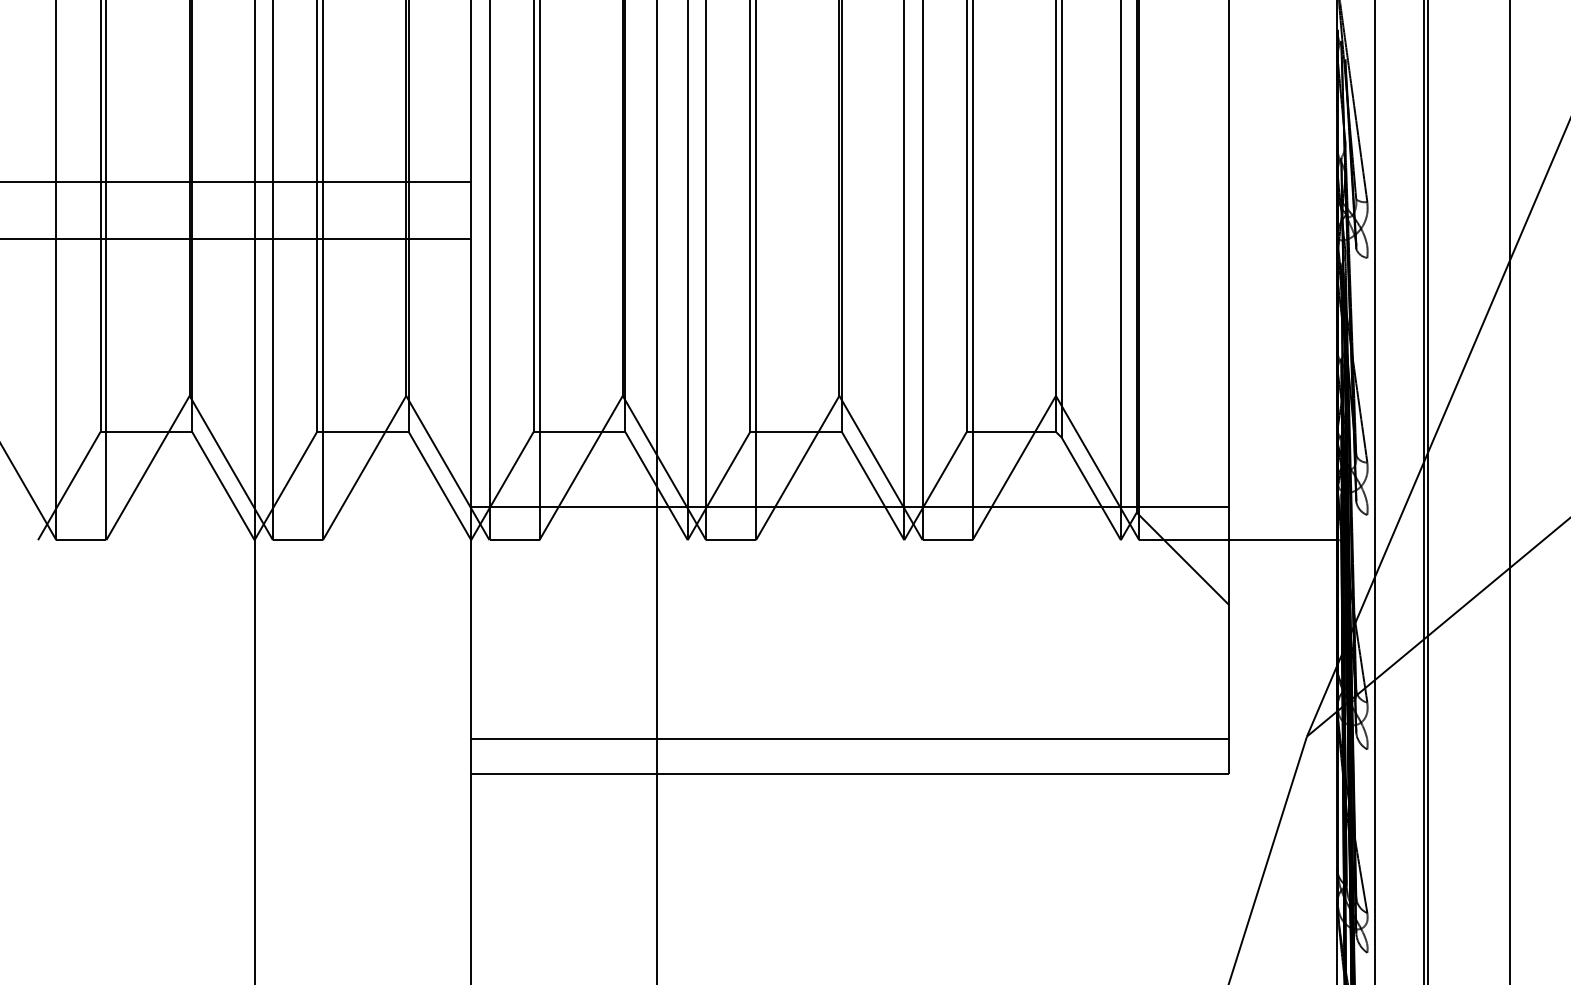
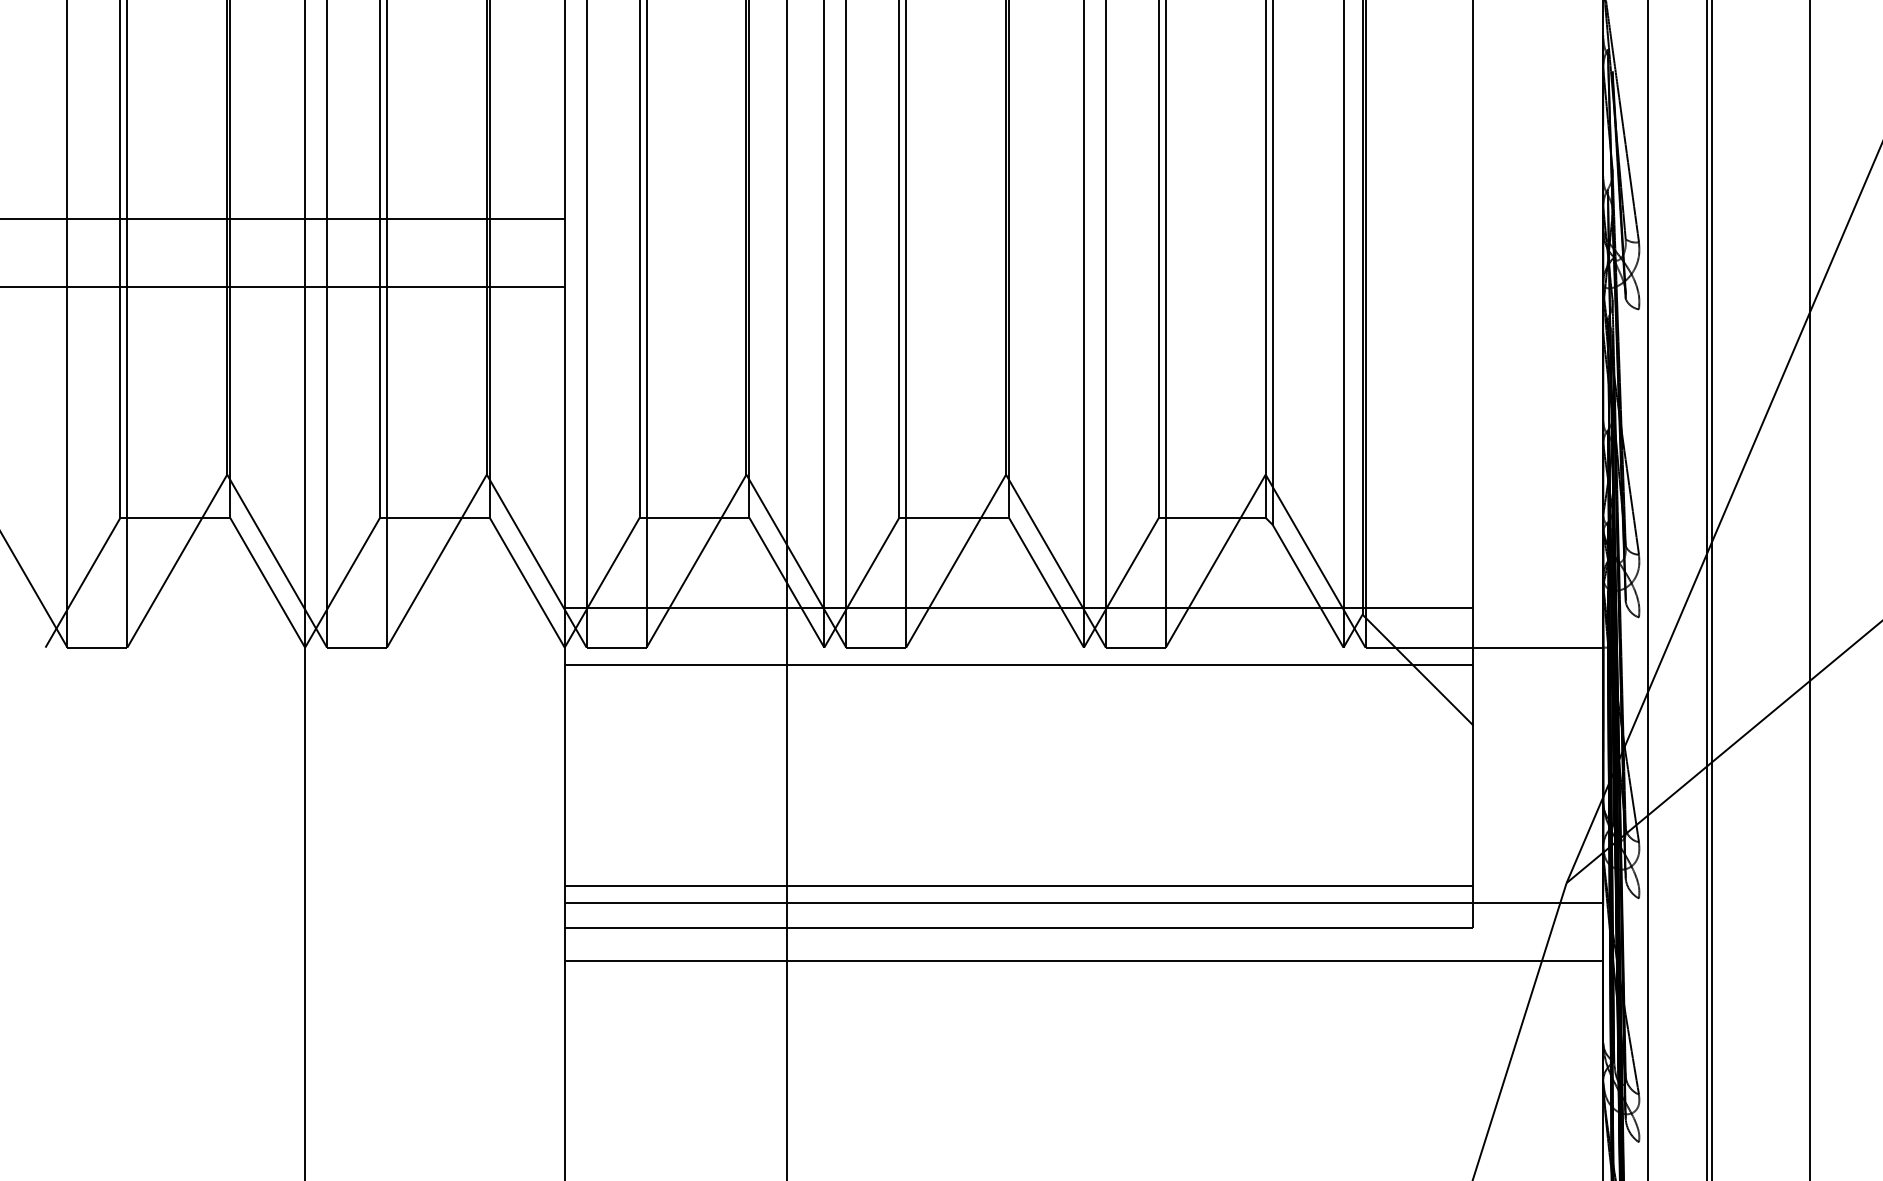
line: (849, 555) -> (1018, 665), added
line: (903, 753) -> (1083, 903), added
line: (903, 801) -> (1083, 961), added

